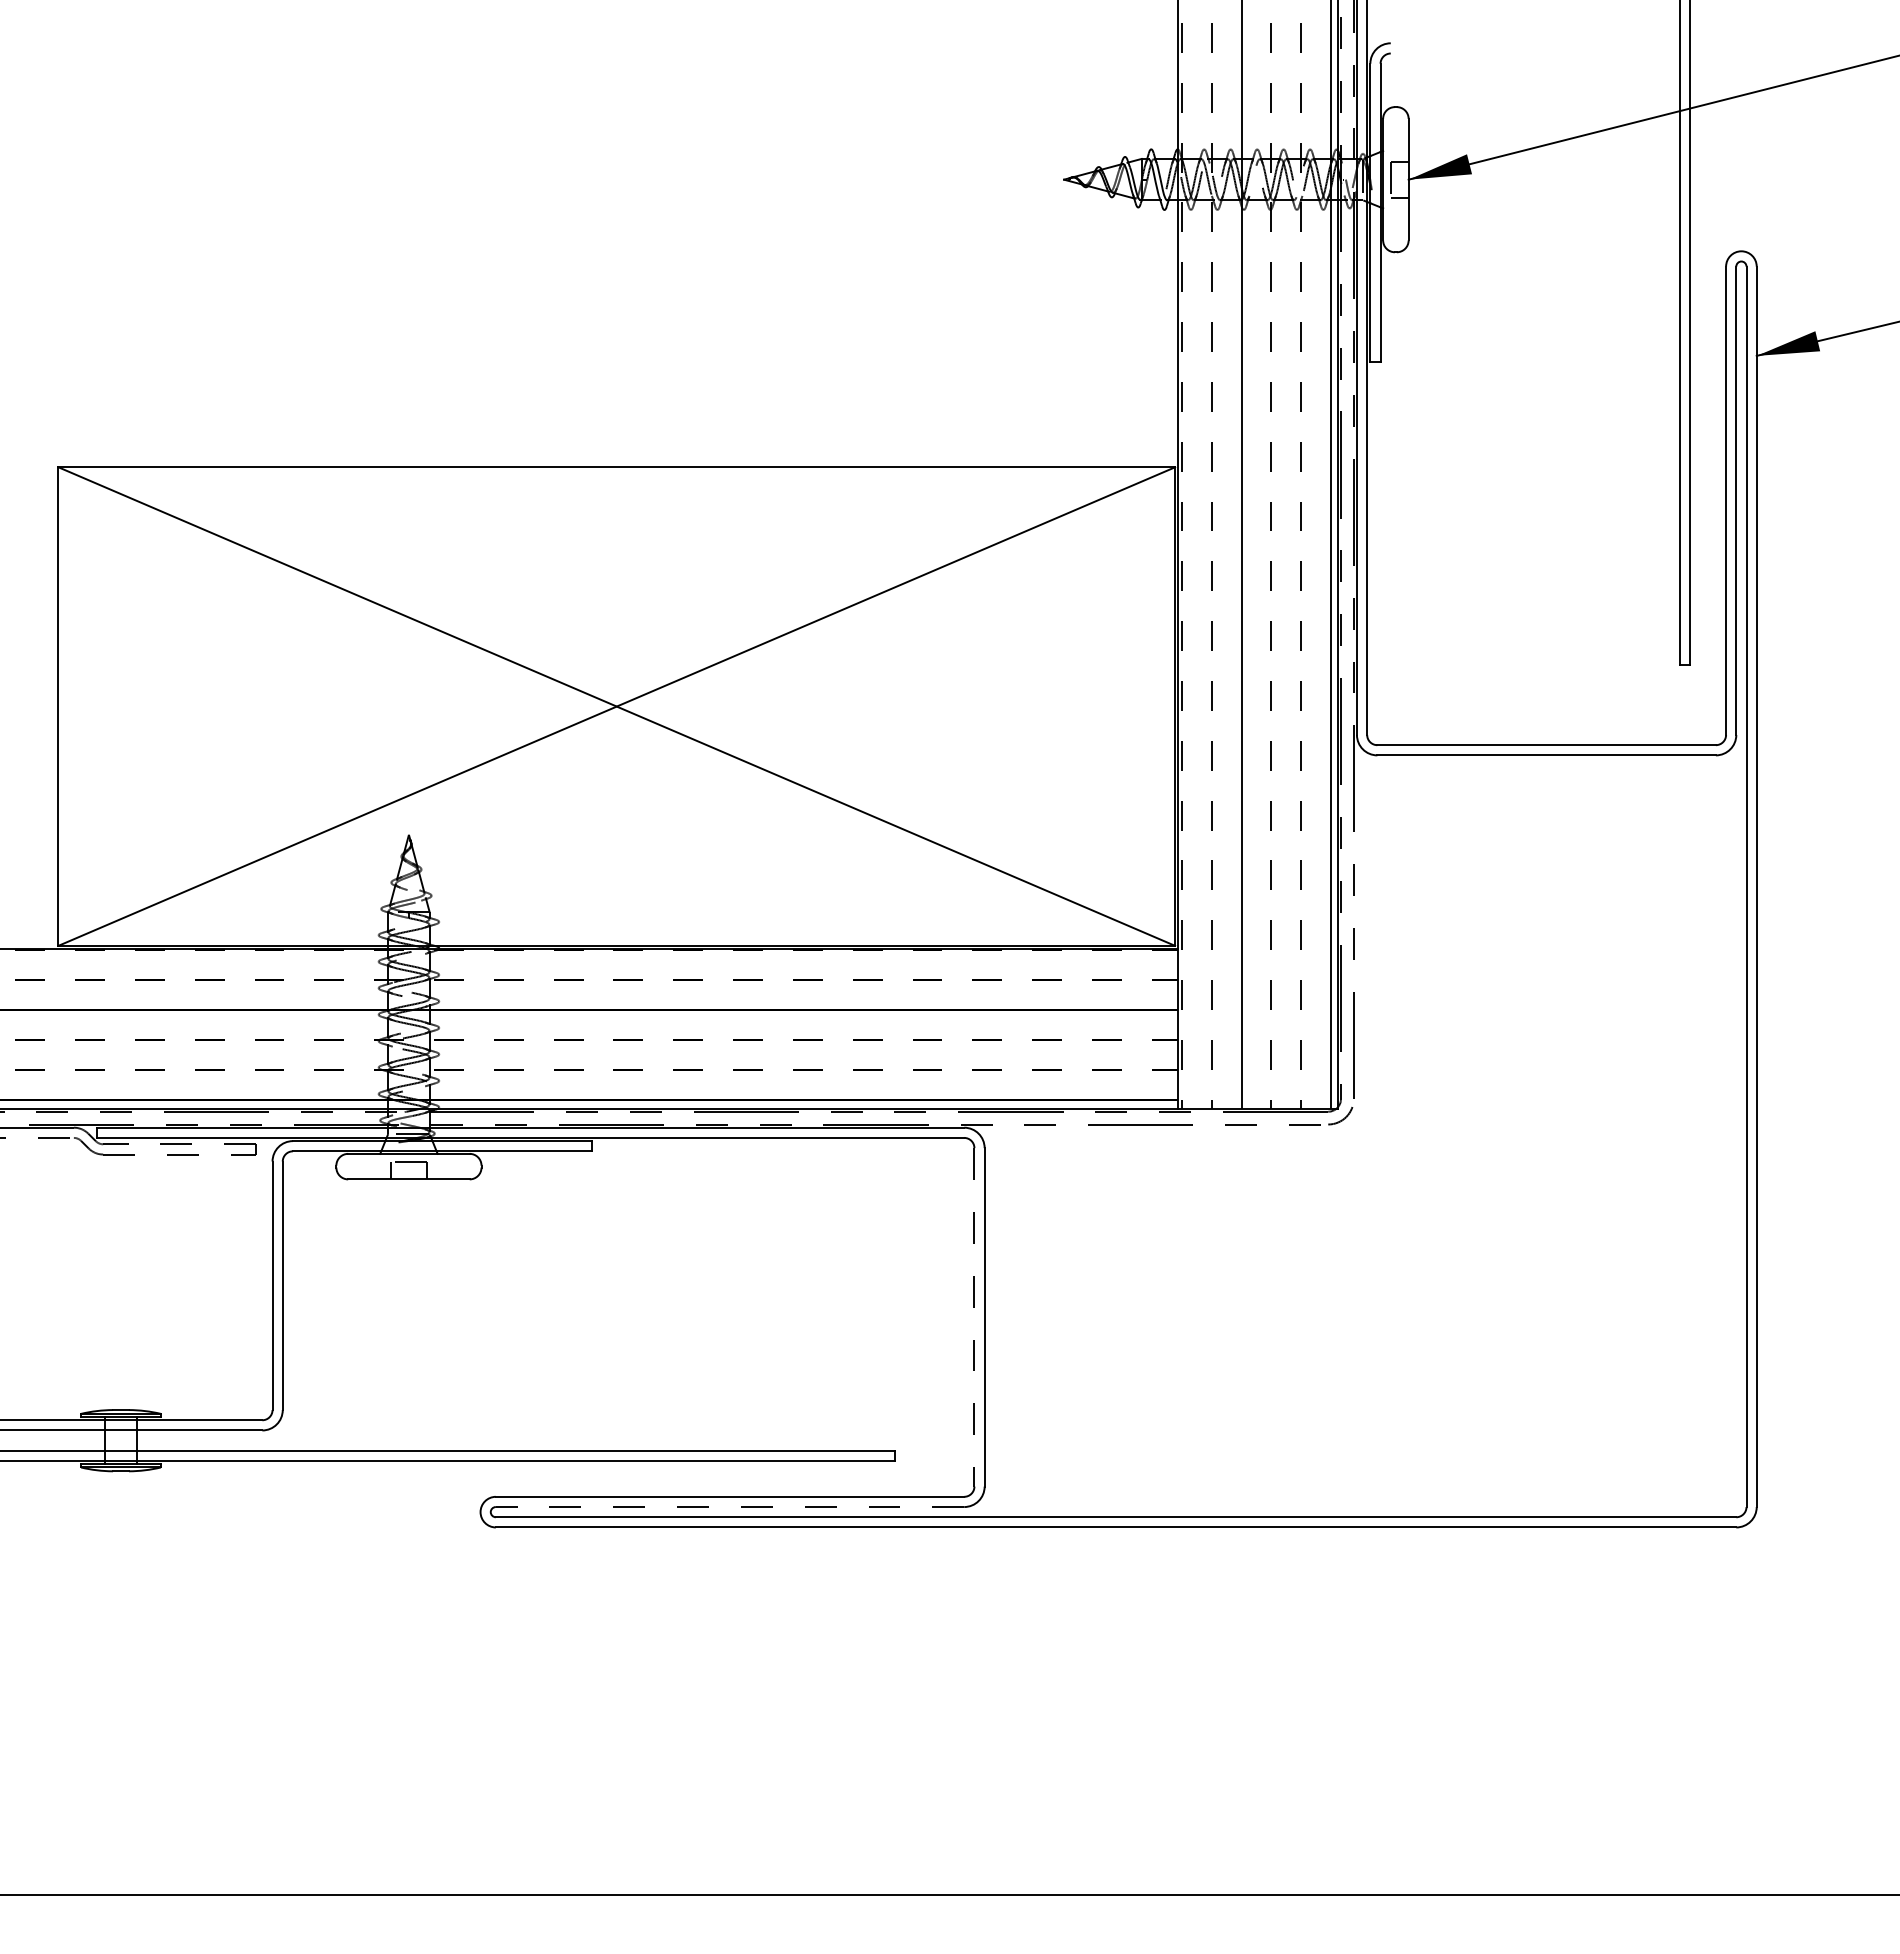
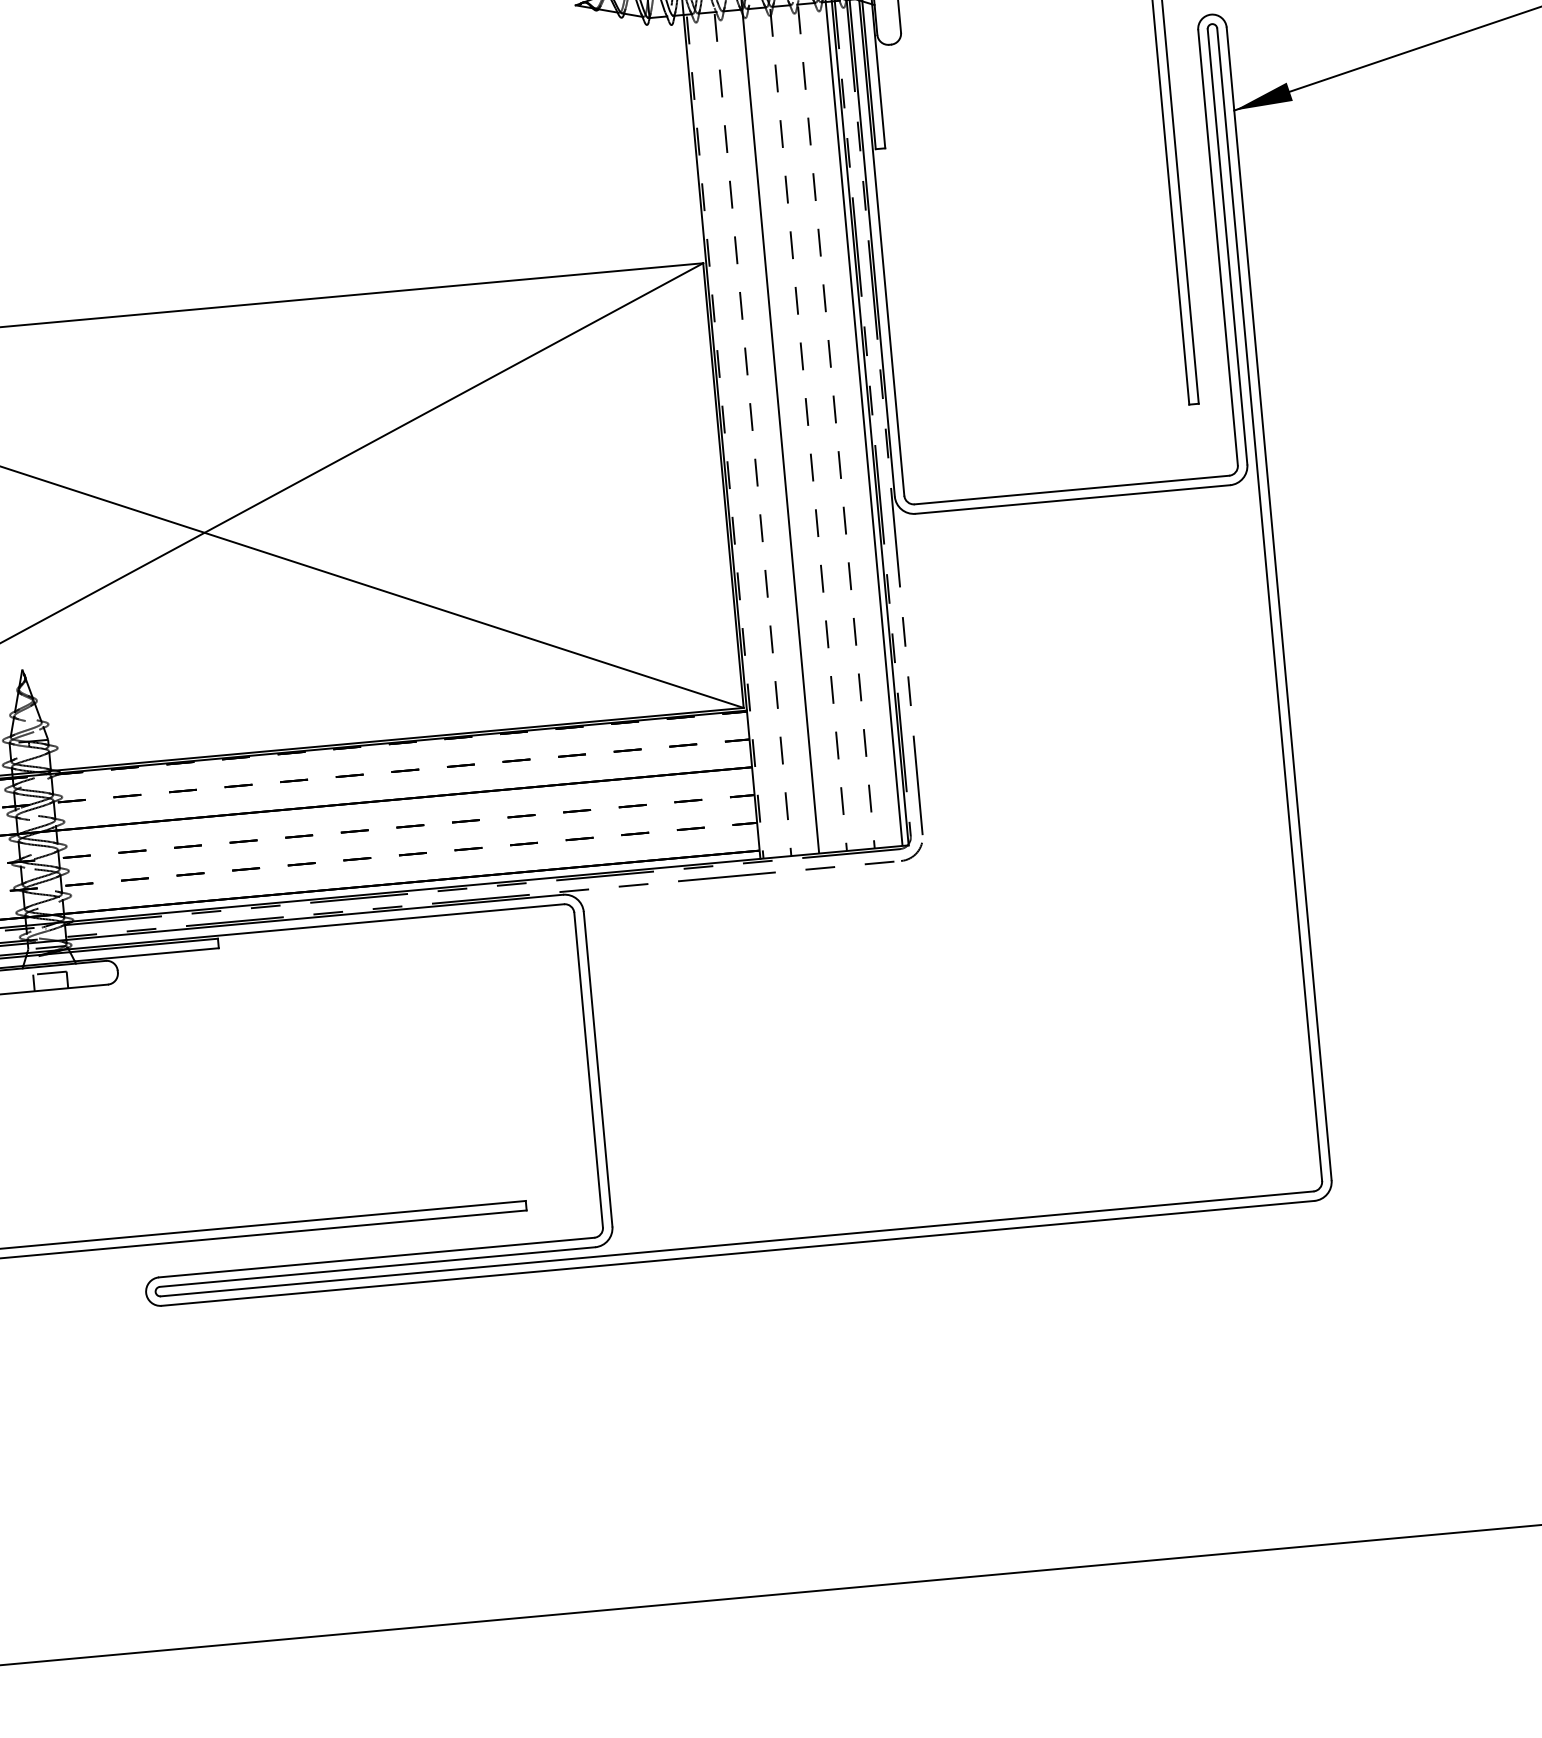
line: (974, 1317) -> (588, 1070), dashed -> solid
line: (729, 1507) -> (377, 1267), dashed -> solid

